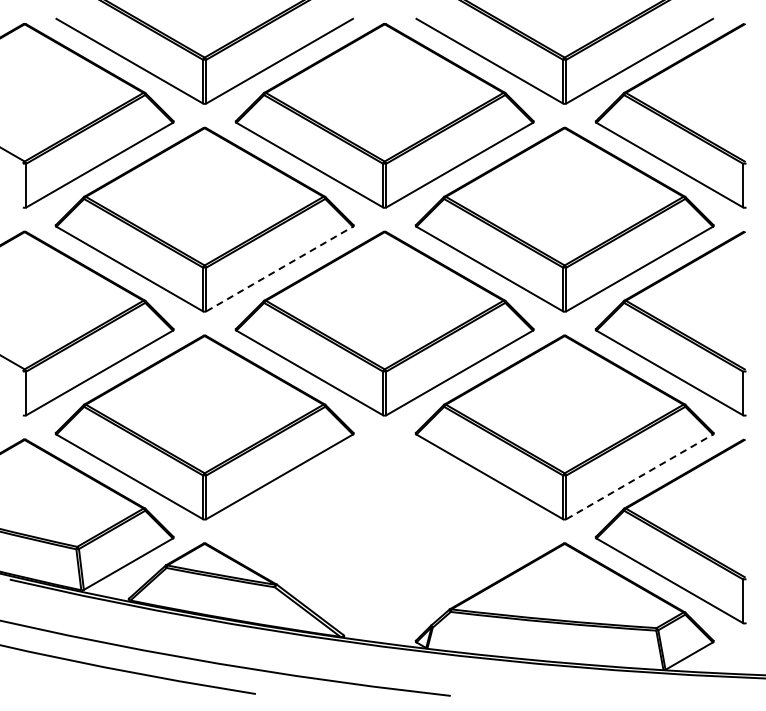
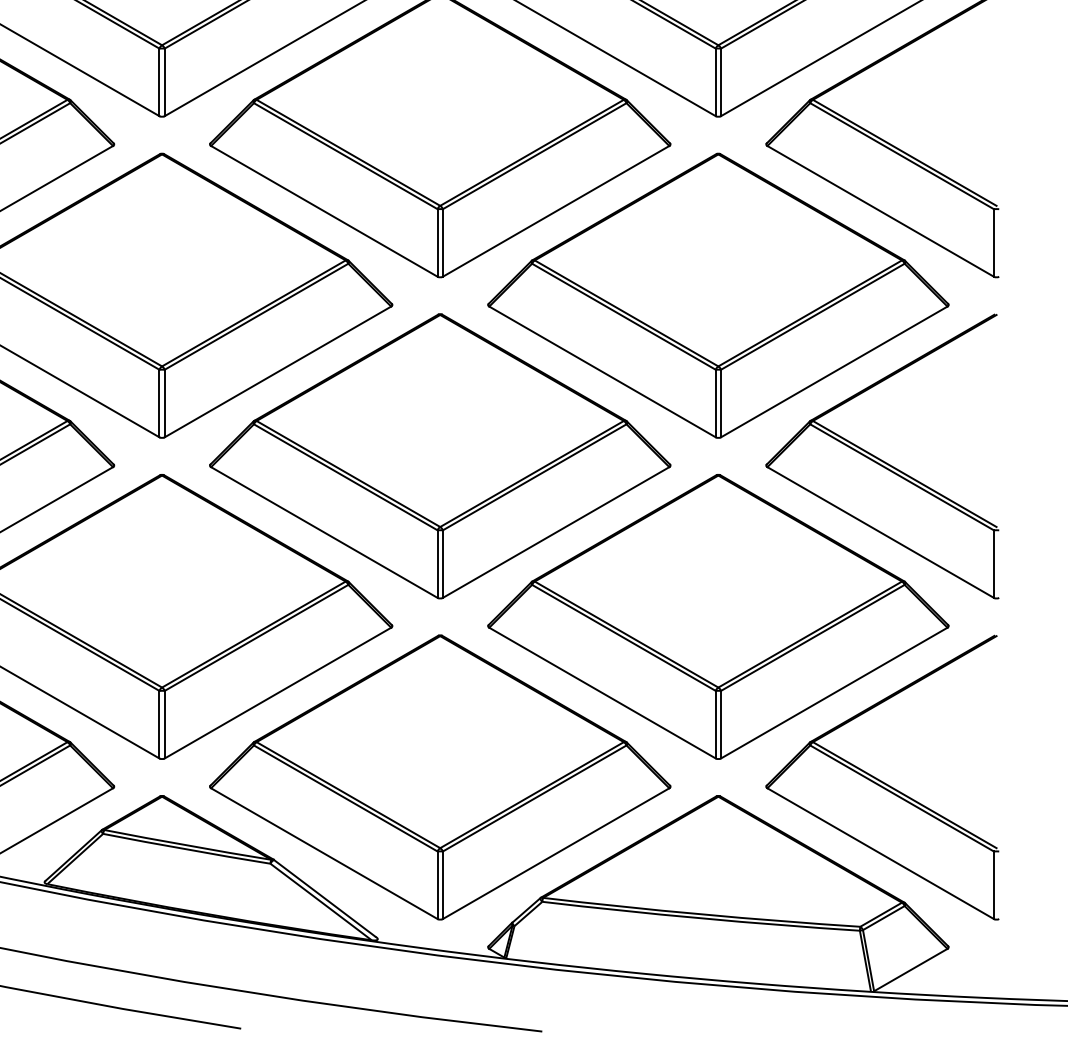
line: (279, 269) -> (277, 372), dashed -> solid
line: (639, 476) -> (833, 692), dashed -> solid
part: (384, 531) -> (439, 777), added

